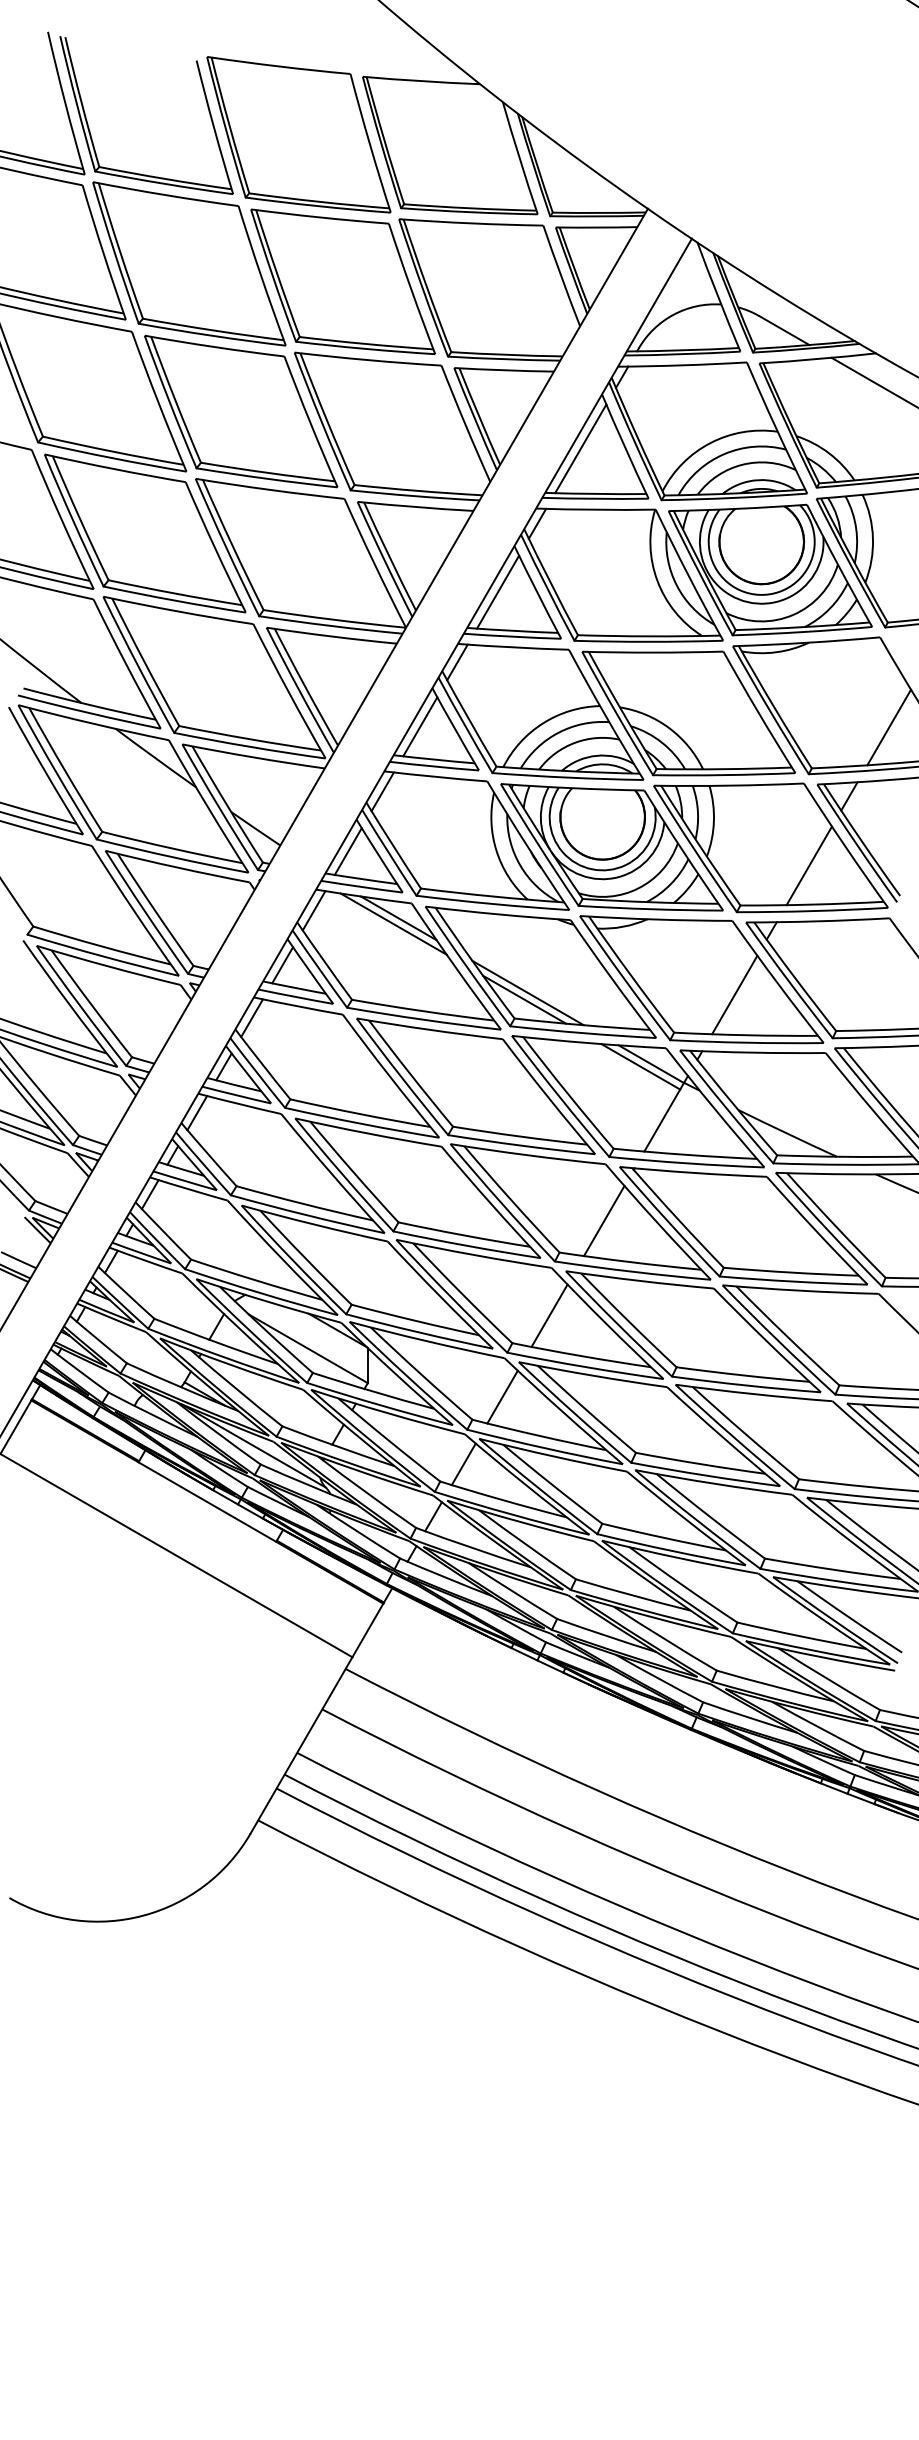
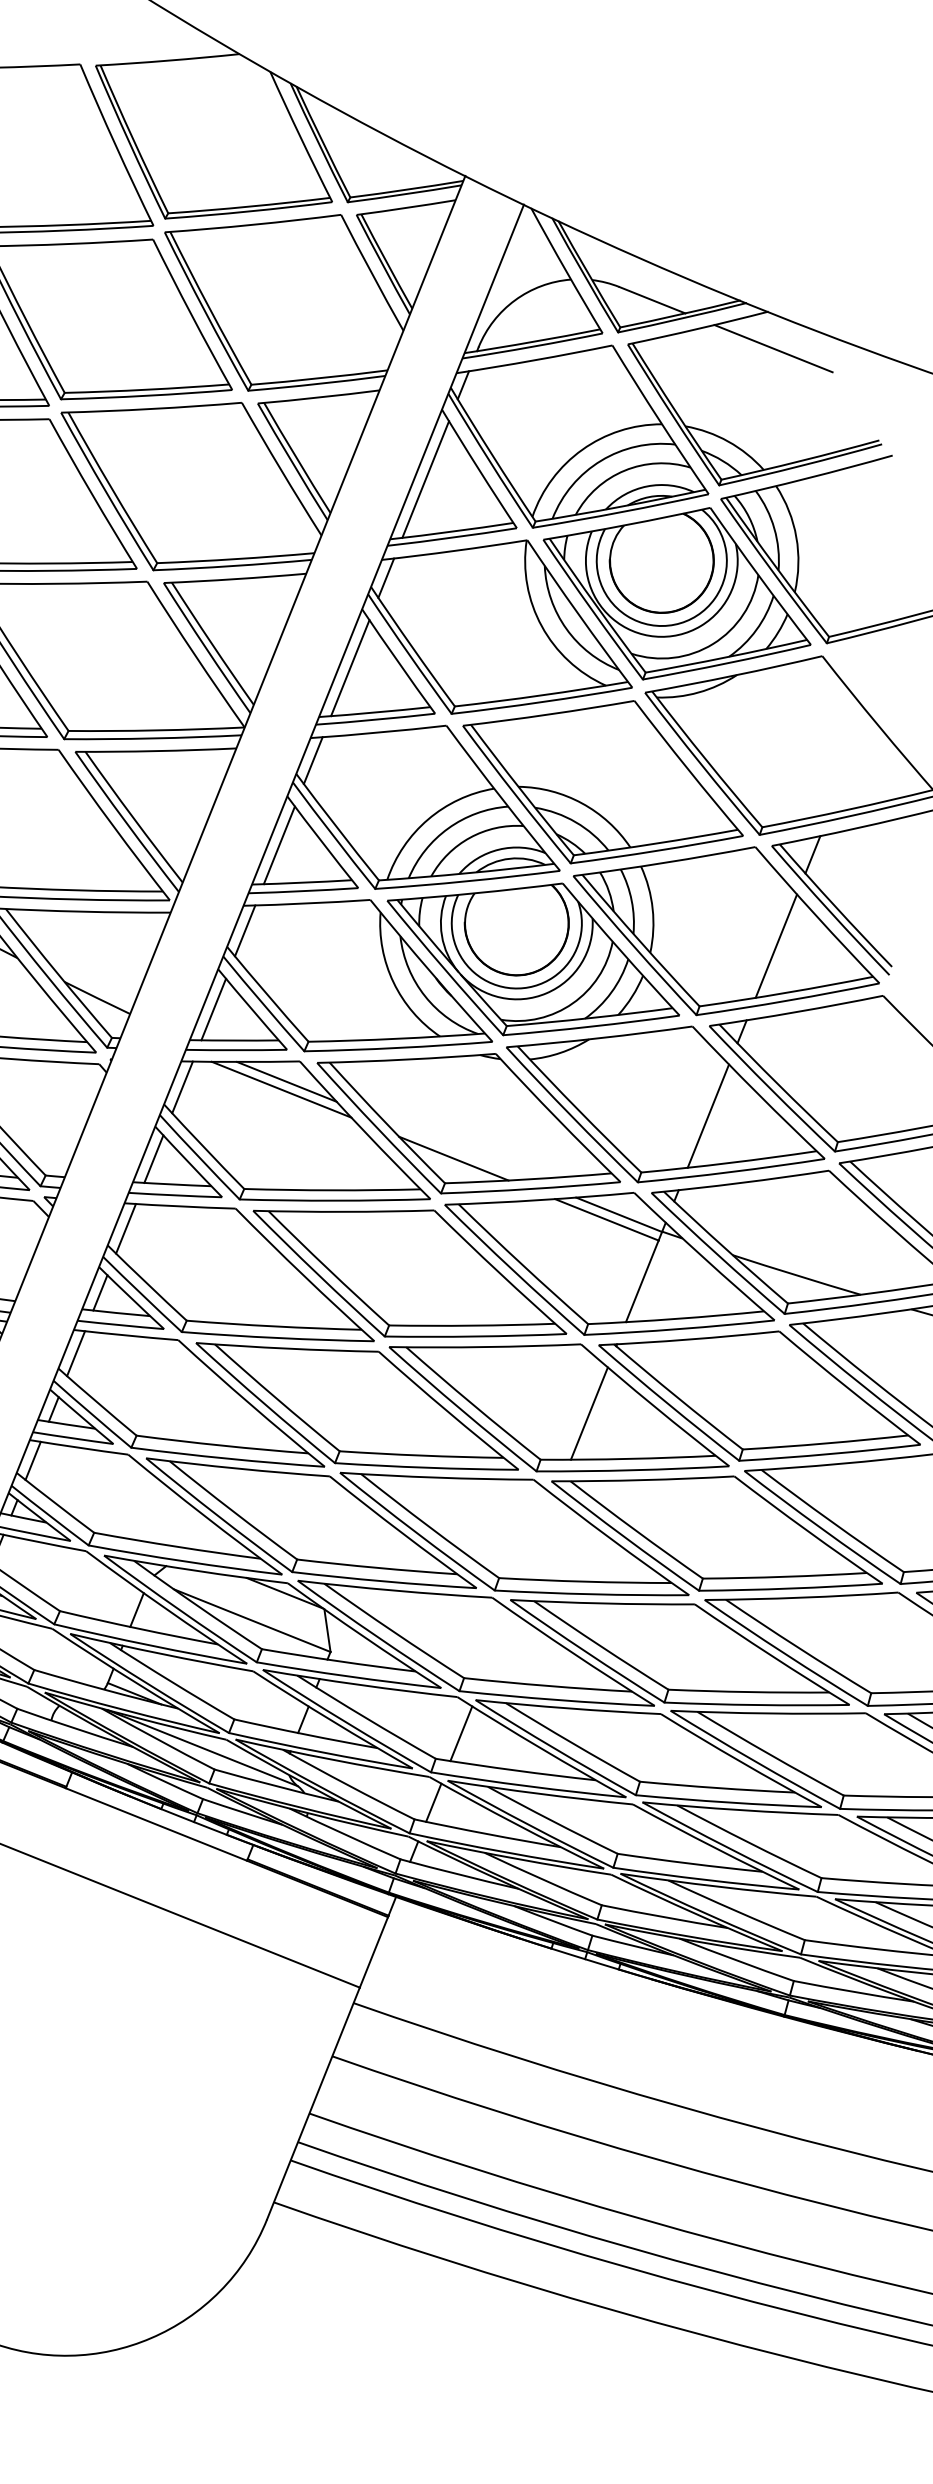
line: (889, 727) -> (849, 764), removed
line: (527, 992) -> (456, 1149), removed
line: (549, 1315) -> (539, 1537), removed
line: (502, 1396) -> (496, 1644), removed

